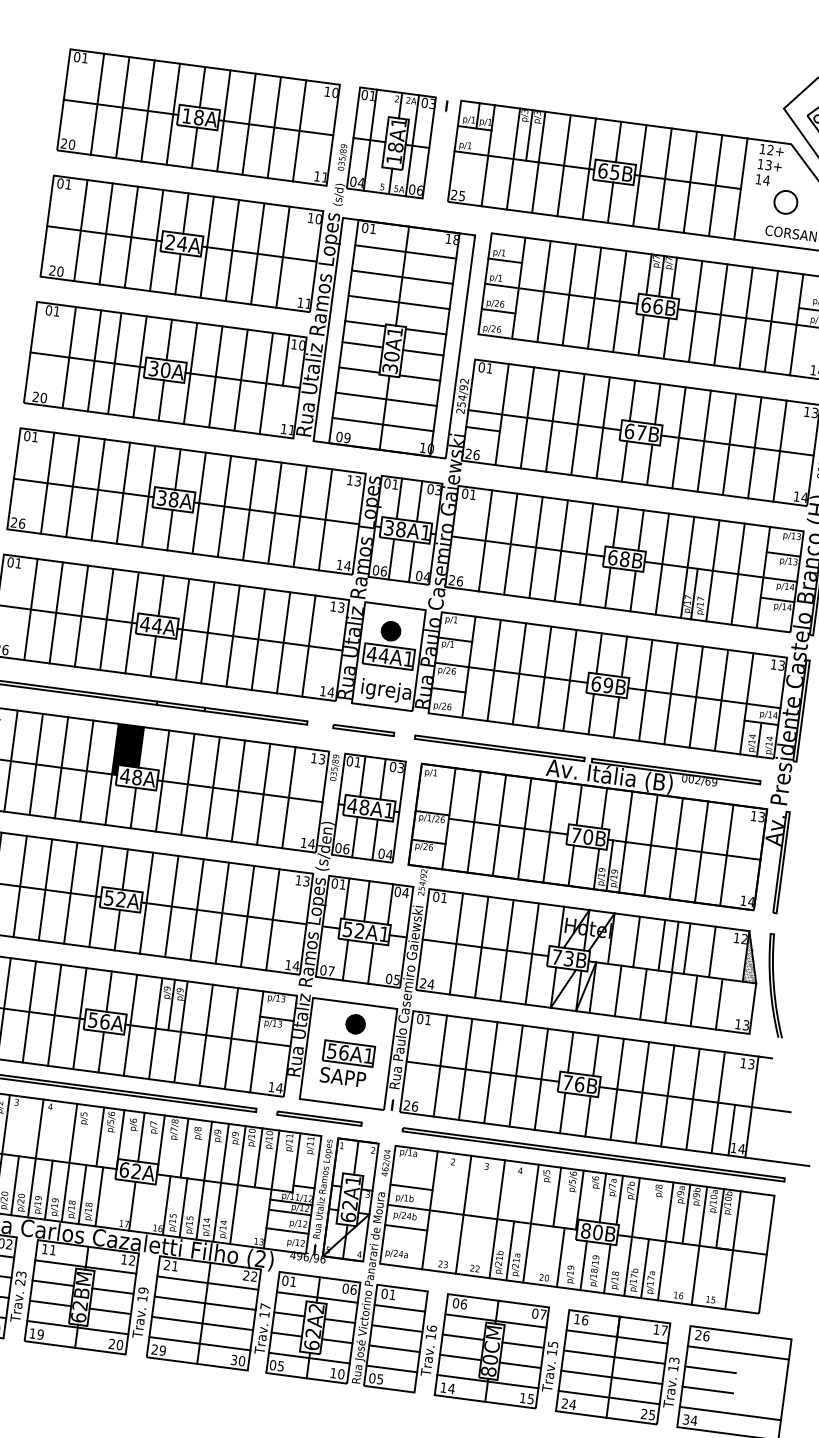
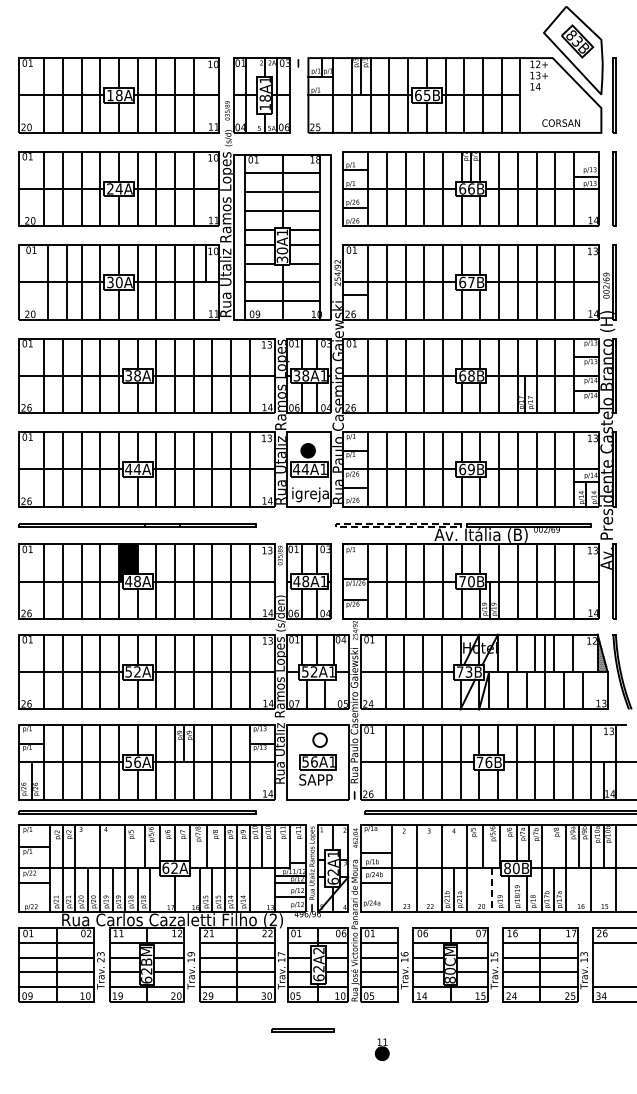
circle: (786, 201) -> (554, 100), removed
line: (363, 728) -> (297, 524), removed
line: (414, 737) -> (335, 525), solid -> dashed
fill: (354, 1023) -> (319, 739), removed
line: (319, 1117) -> (302, 1029), moved
line: (560, 1257) -> (491, 890), solid -> dashed
line: (710, 1369) -> (611, 957), removed
line: (708, 1390) -> (611, 972), removed

